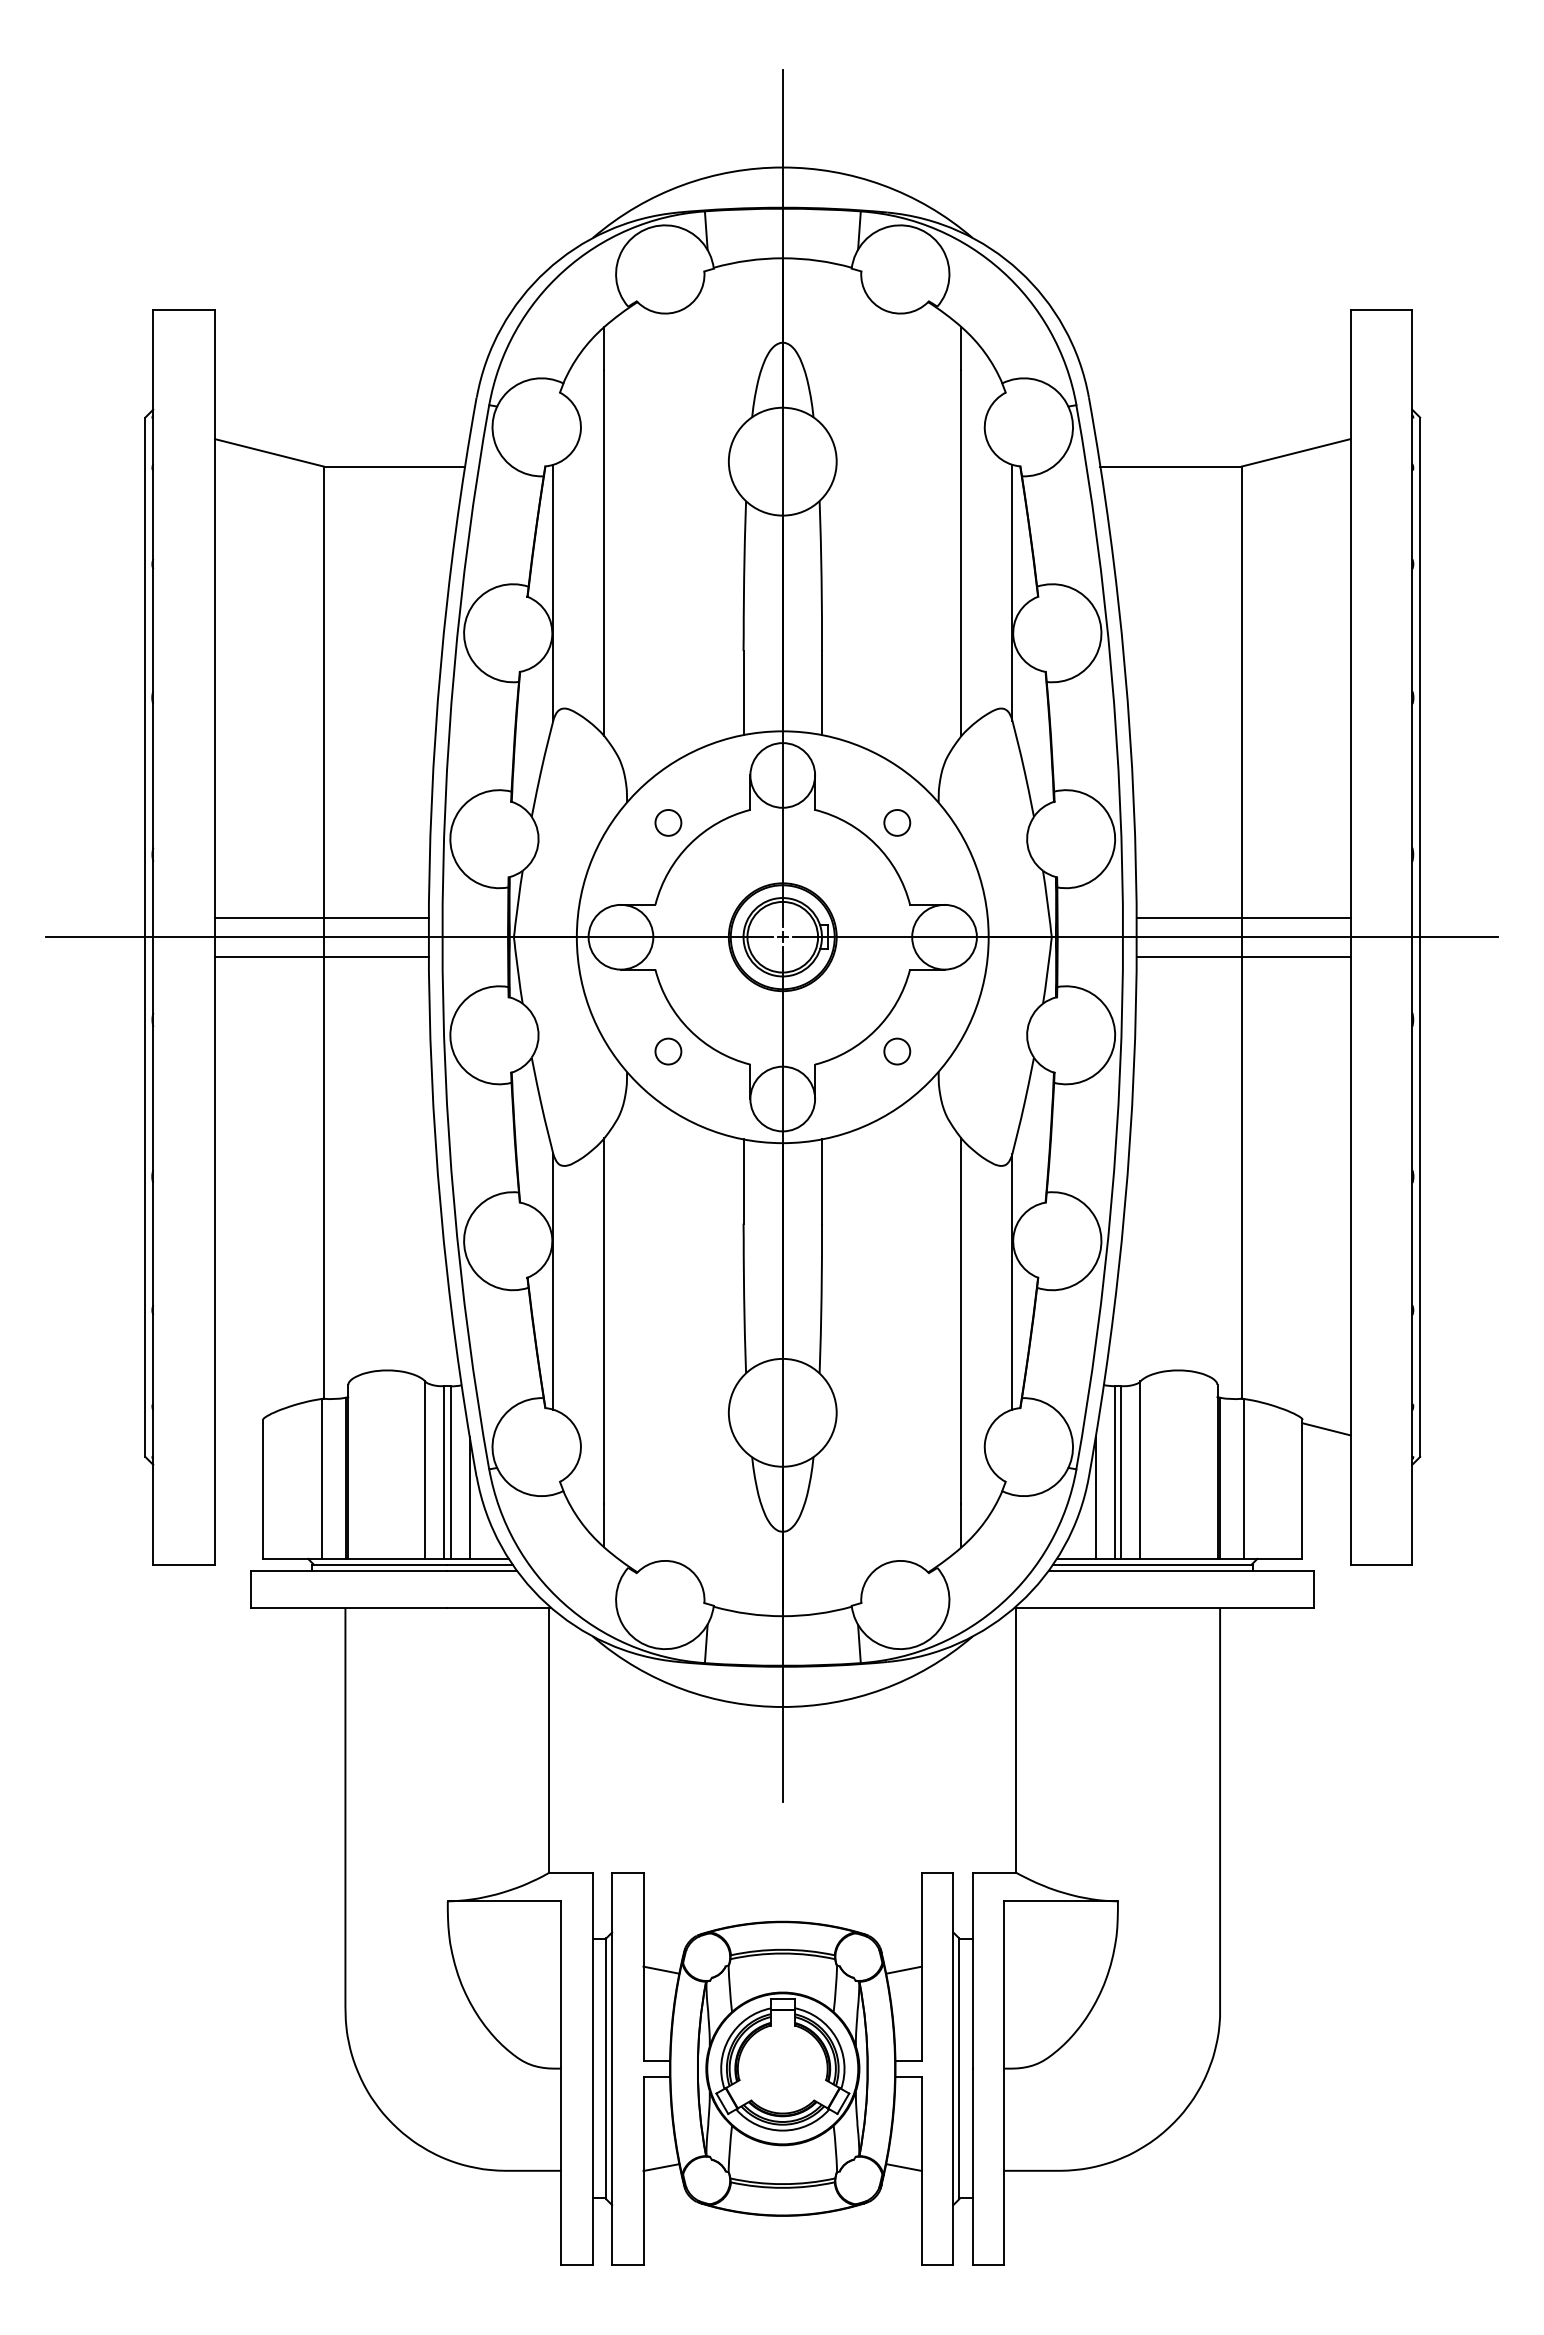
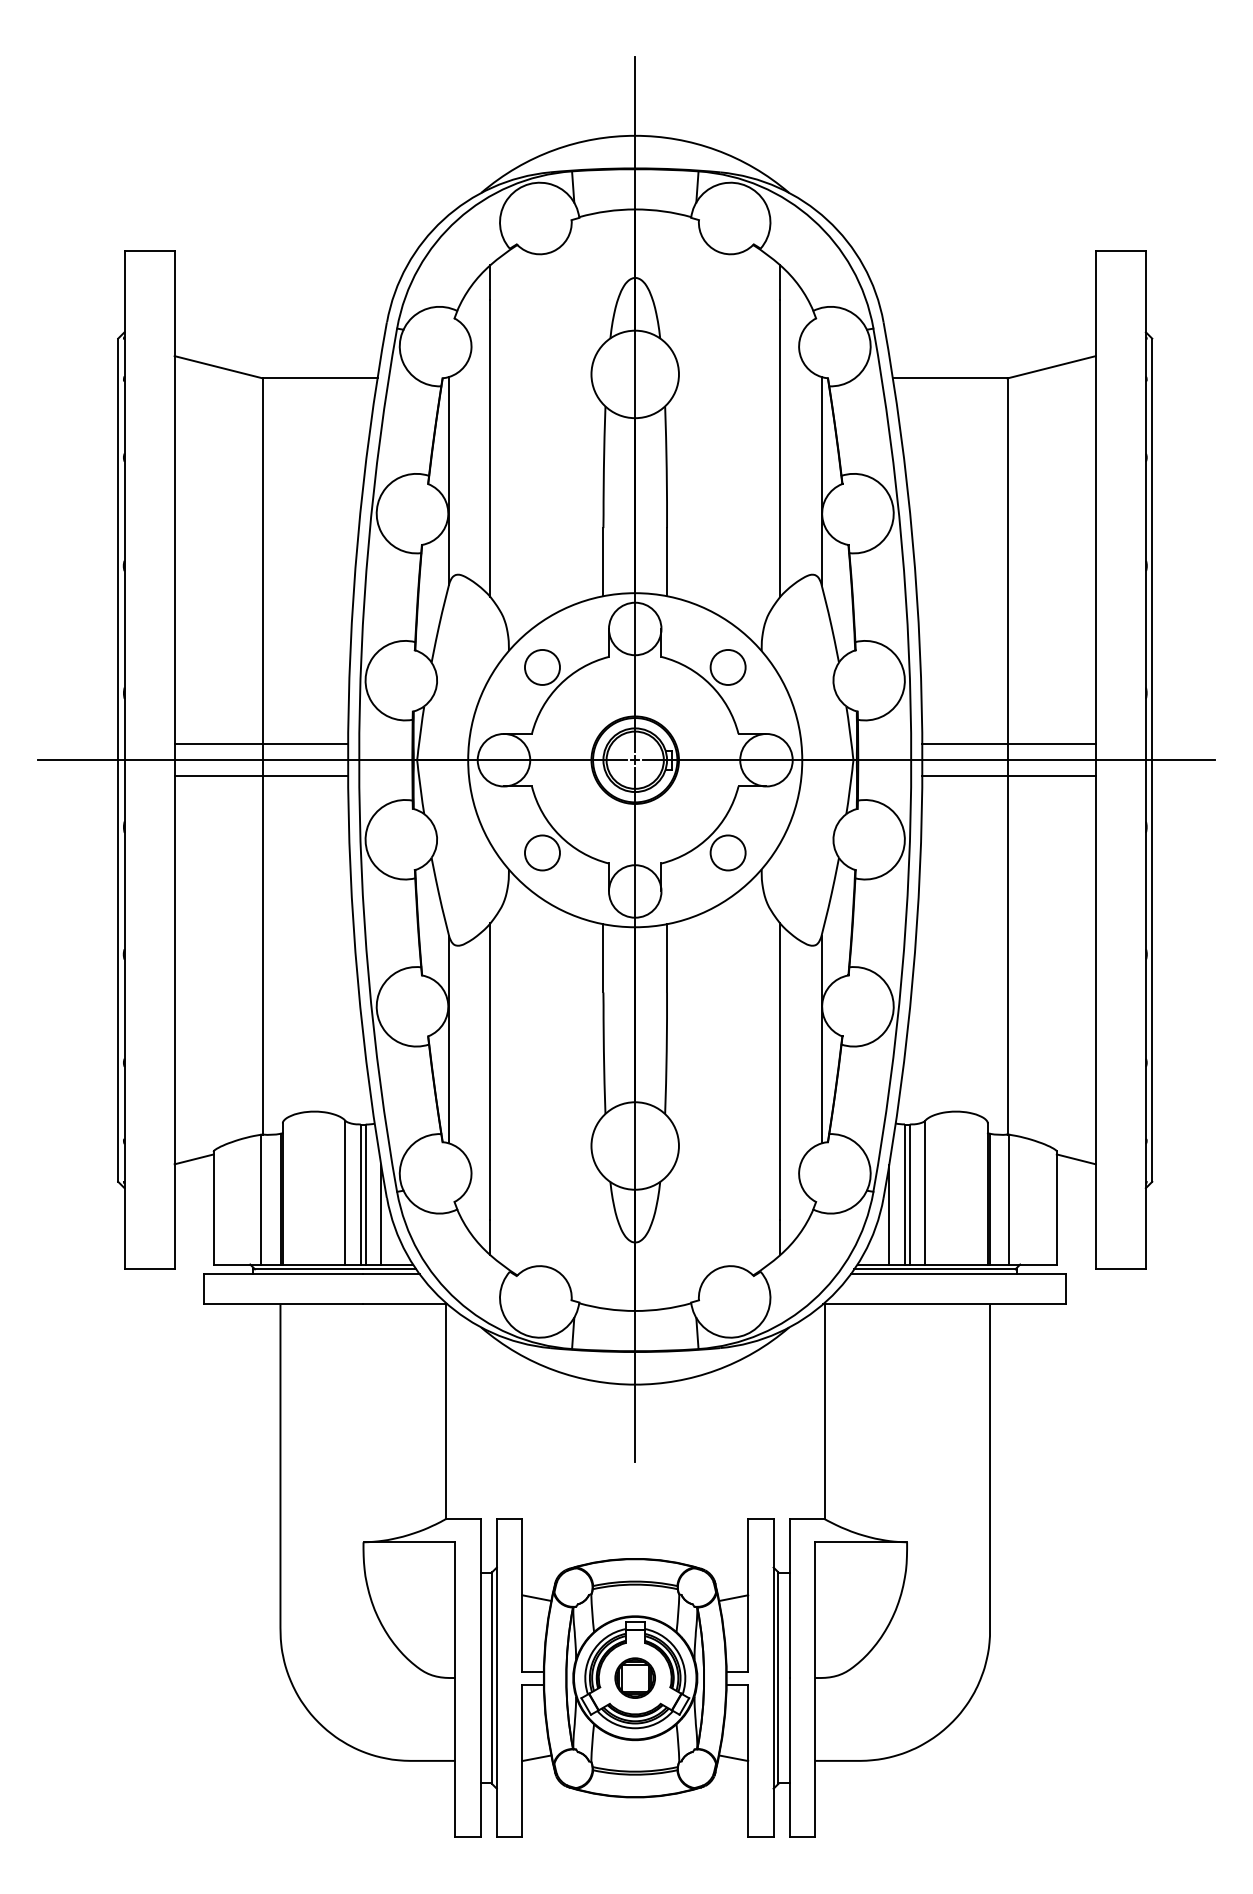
circle: (668, 822) -> (542, 667), size x1.67
circle: (896, 822) -> (727, 667), size x1.67
circle: (668, 1051) -> (542, 852), size x1.67
circle: (896, 1051) -> (727, 852), size x1.67
line: (239, 1429) -> (194, 1159), added
part: (782, 2068) -> (635, 1677), added

